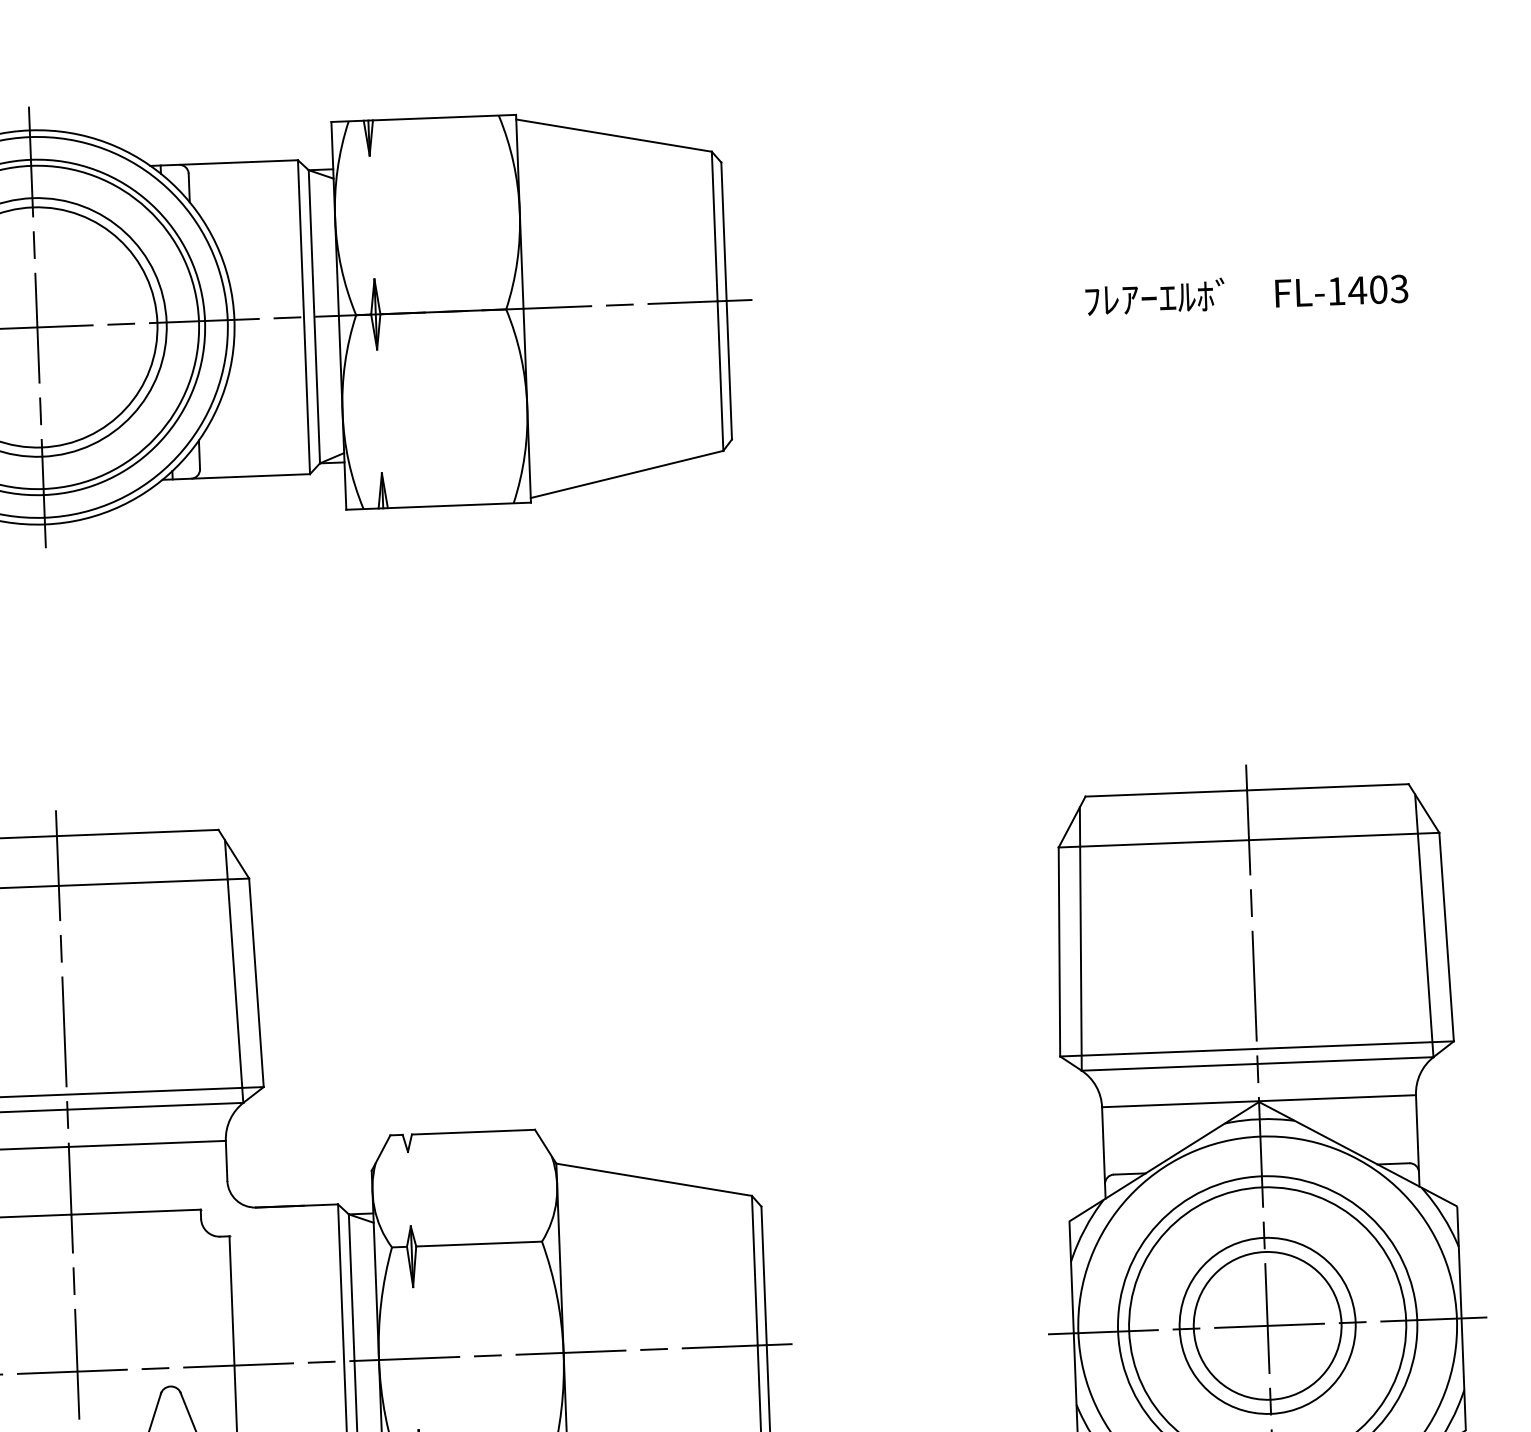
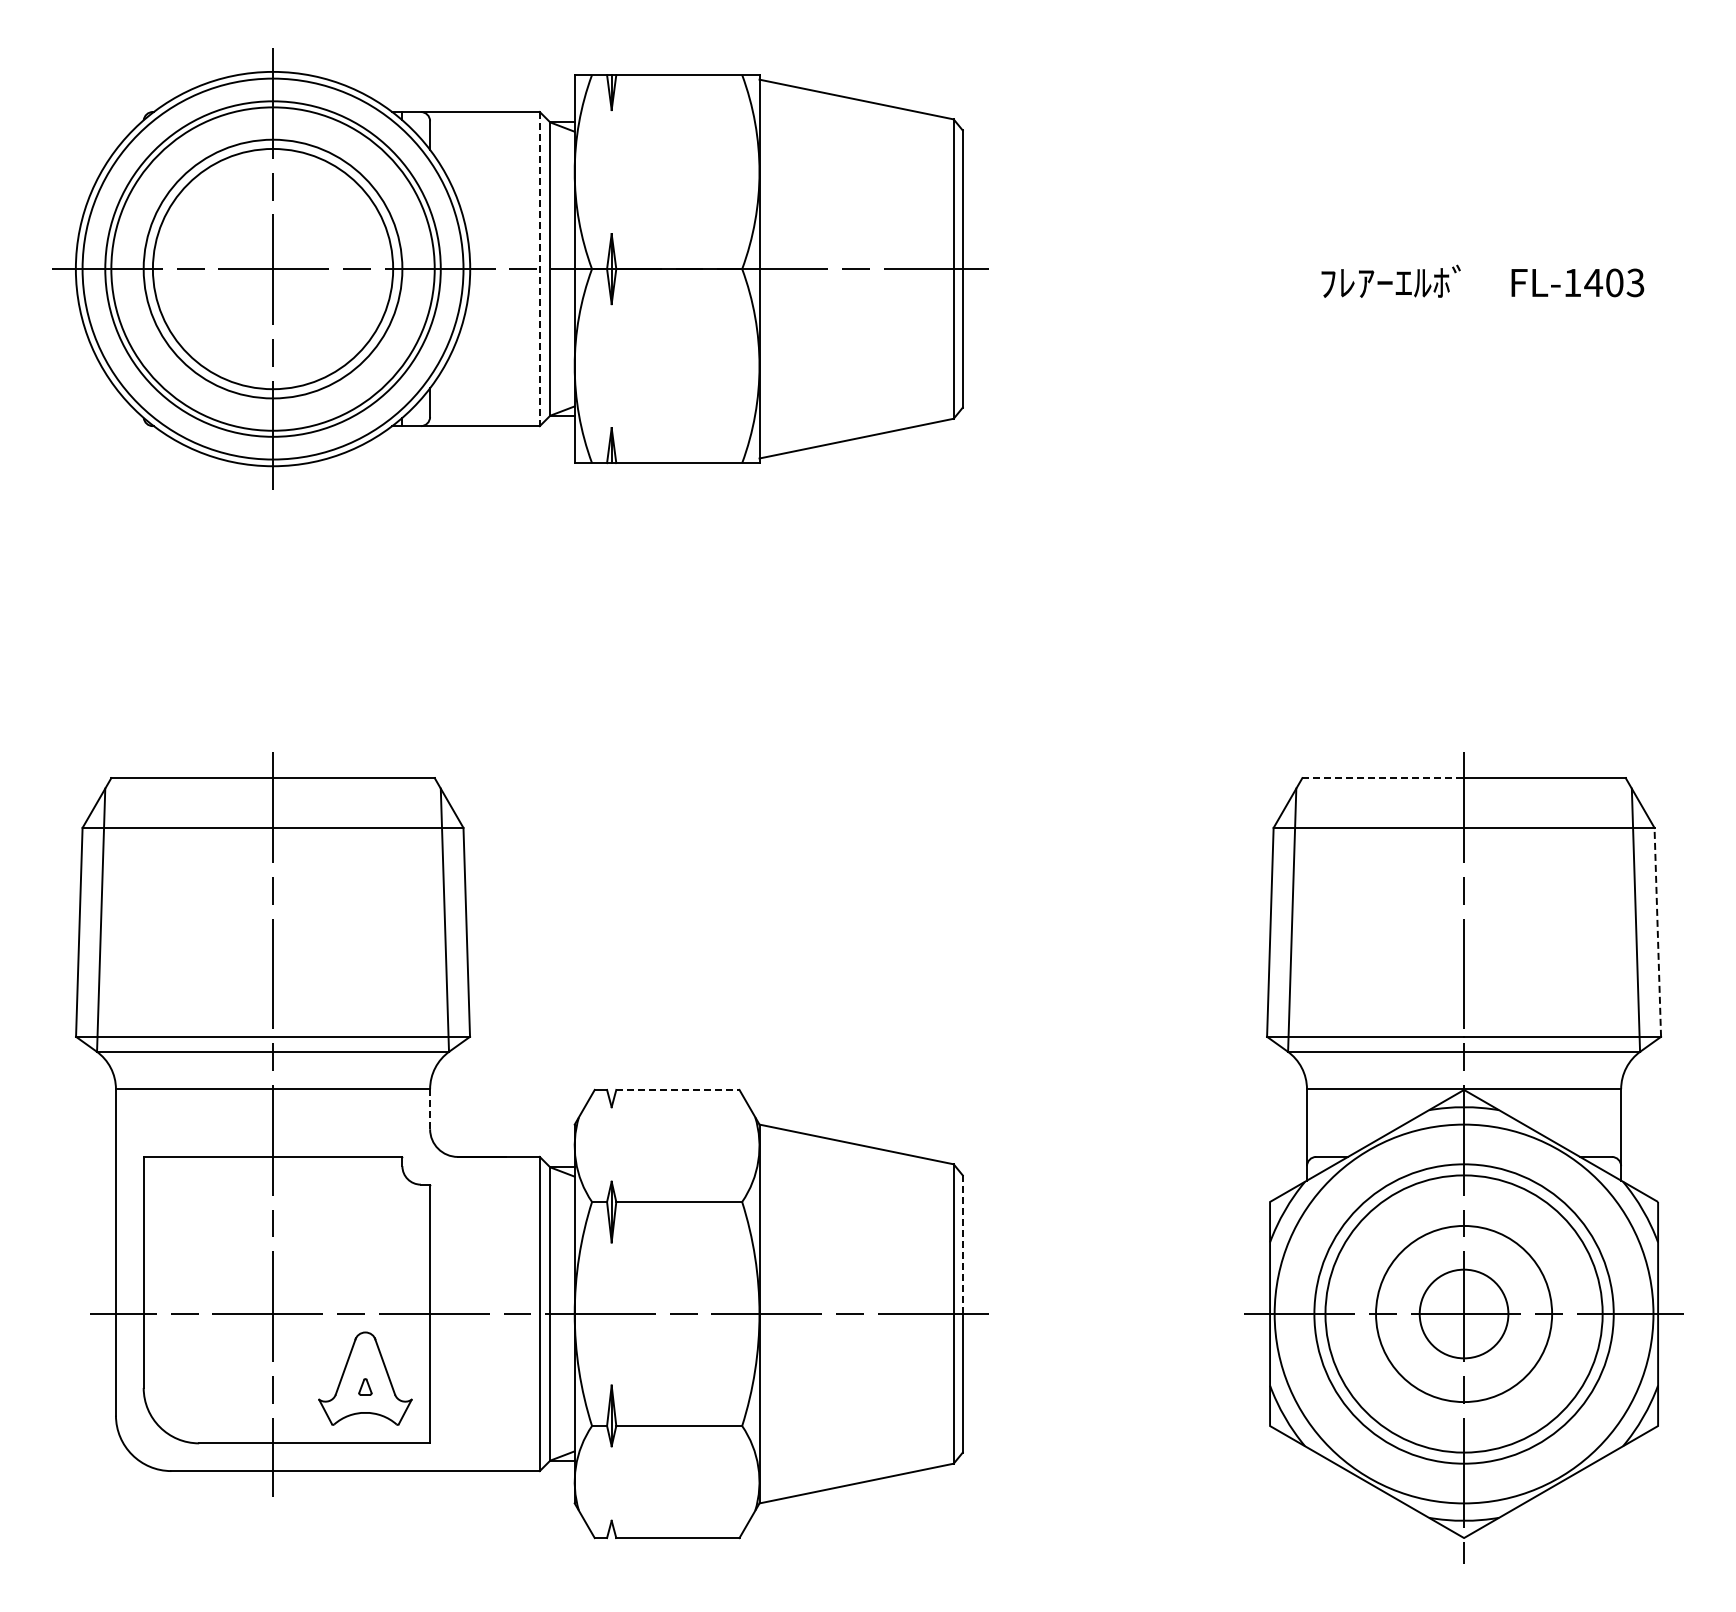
line: (303, 317) -> (539, 269), solid -> dashed
line: (1166, 793) -> (1383, 778), solid -> dashed
line: (1446, 936) -> (1657, 931), solid -> dashed
line: (473, 1131) -> (677, 1089), solid -> dashed
line: (227, 1161) -> (430, 1109), solid -> dashed
line: (763, 1276) -> (962, 1245), solid -> dashed
circle: (1267, 1325) -> (1463, 1313), size x0.6

